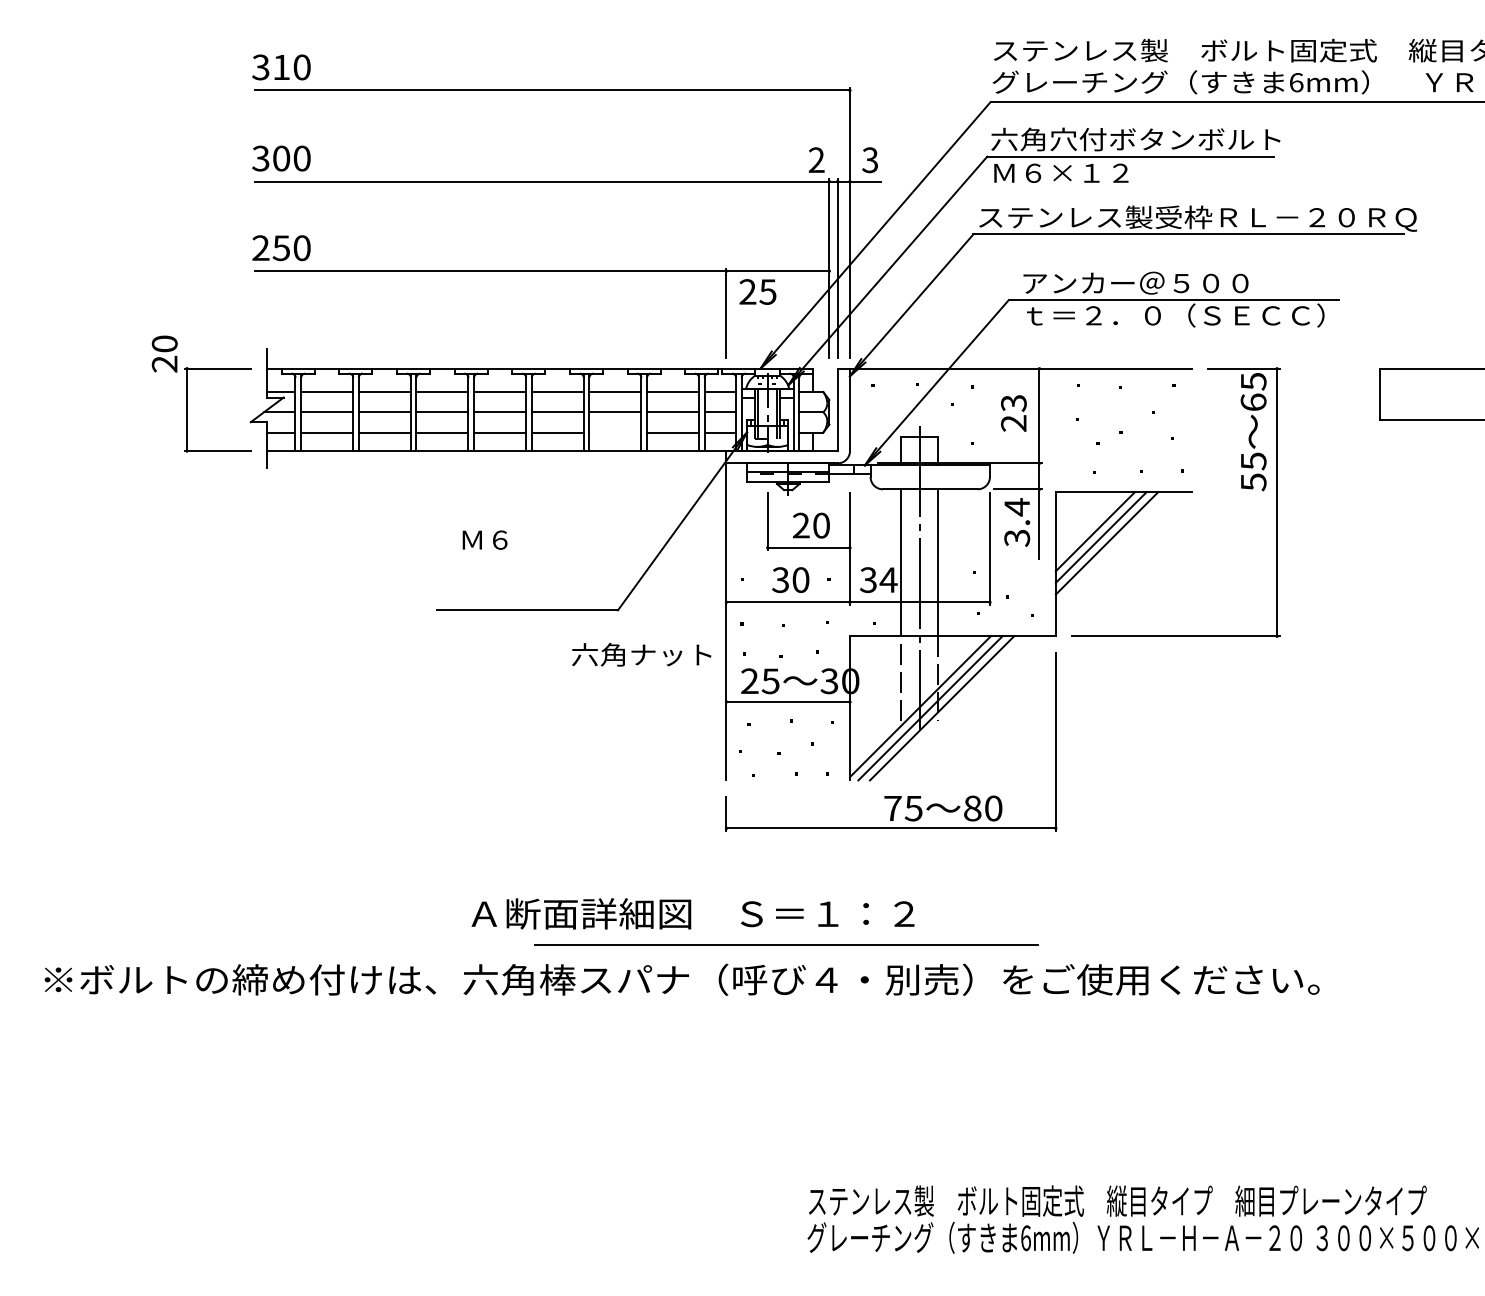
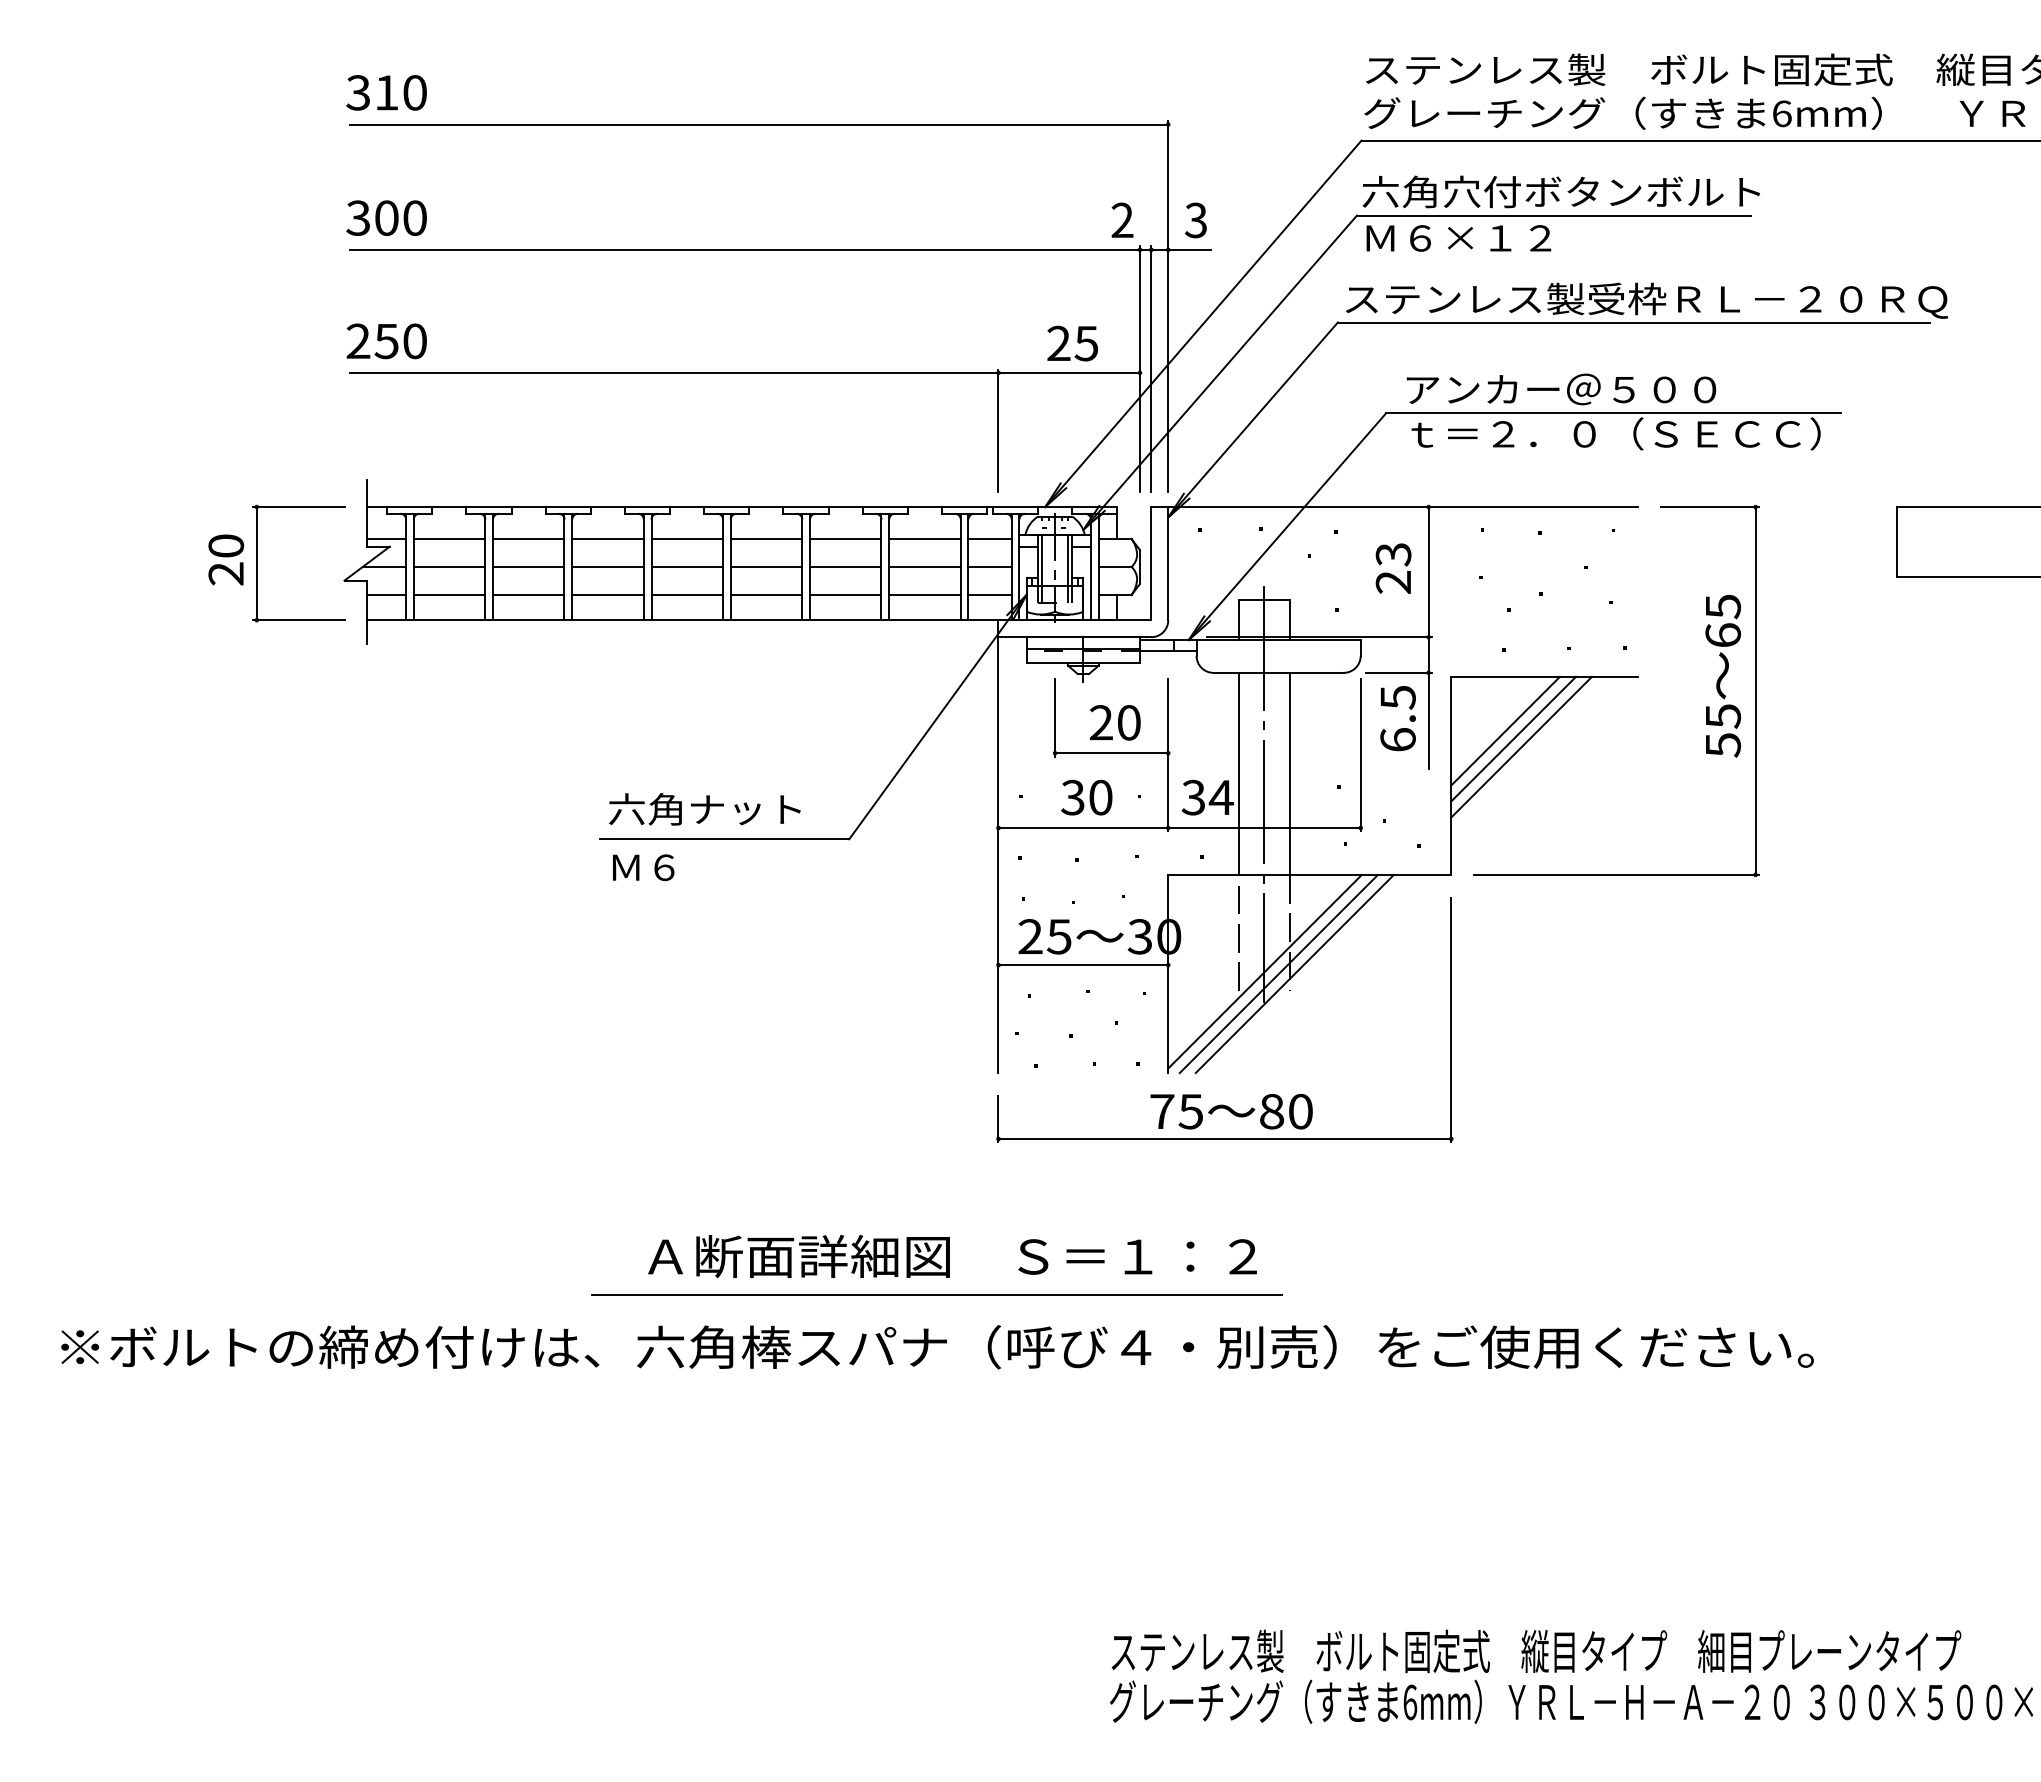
text: (757, 291) -> (1072, 343), moved
text: (164, 353) -> (226, 559), moved
text: (1253, 432) -> (1723, 676), moved
line: (615, 433) -> (845, 595), added
text: (1016, 522) -> (1397, 718), 3.4 -> 6.5
text: (485, 539) -> (643, 867), moved
text: (641, 654) -> (704, 809), moved
text: (943, 808) -> (1231, 1111), moved
line: (786, 944) -> (936, 1294), moved

